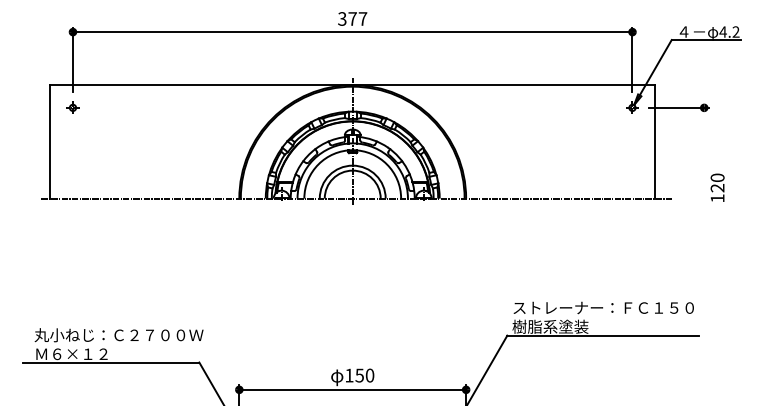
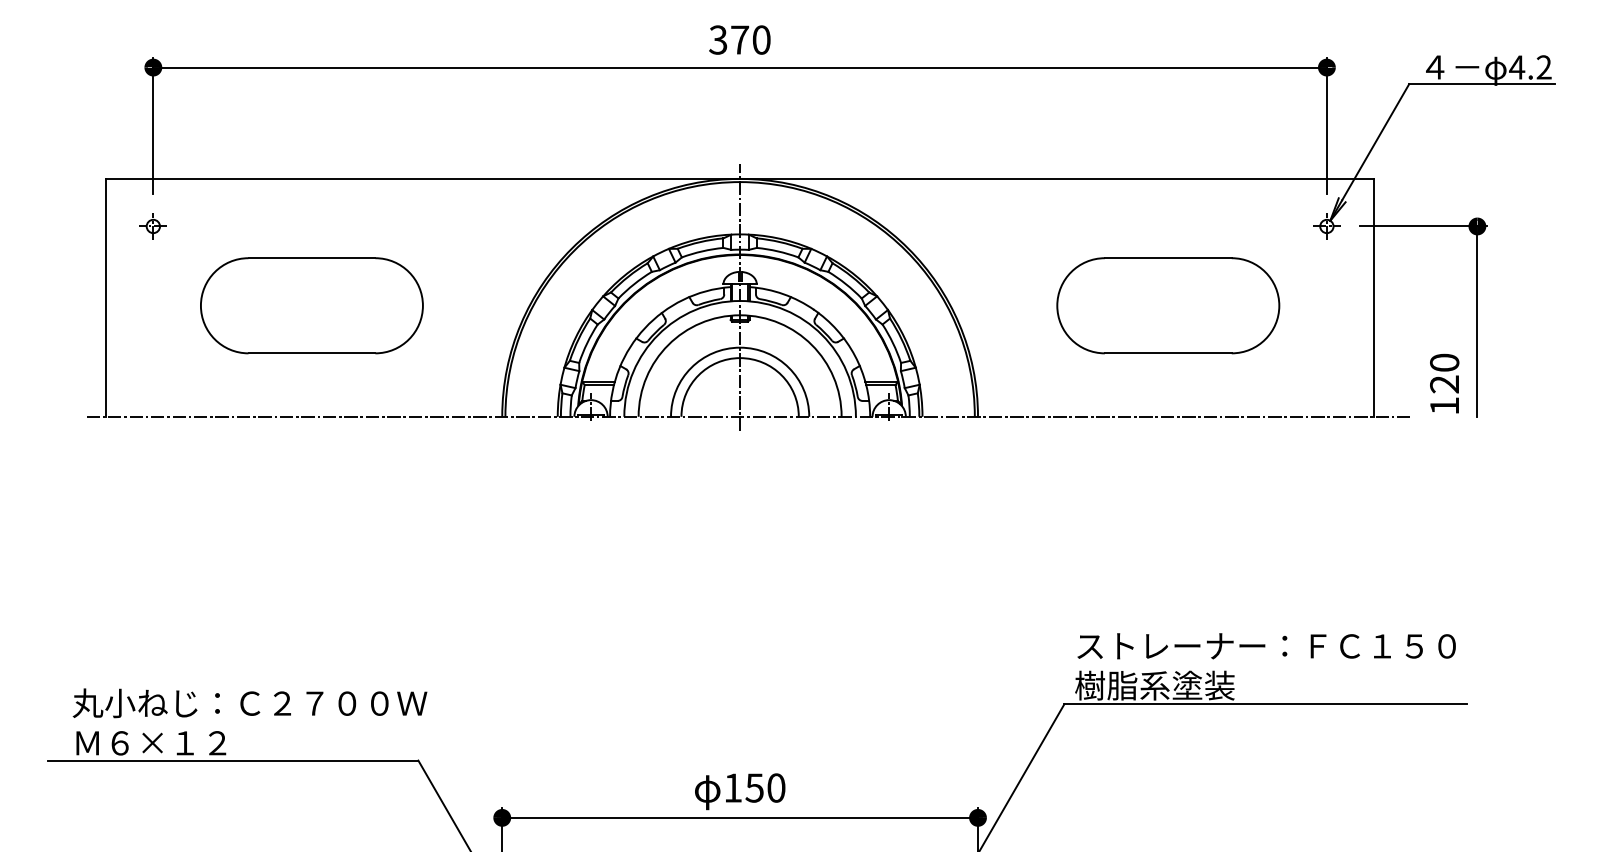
text: (362, 18) -> (760, 39), 377 -> 370
part: (148, 145) -> (311, 305), added
part: (556, 145) -> (1167, 305), added
line: (704, 152) -> (1477, 320), added
text: (717, 187) -> (1444, 383), moved

